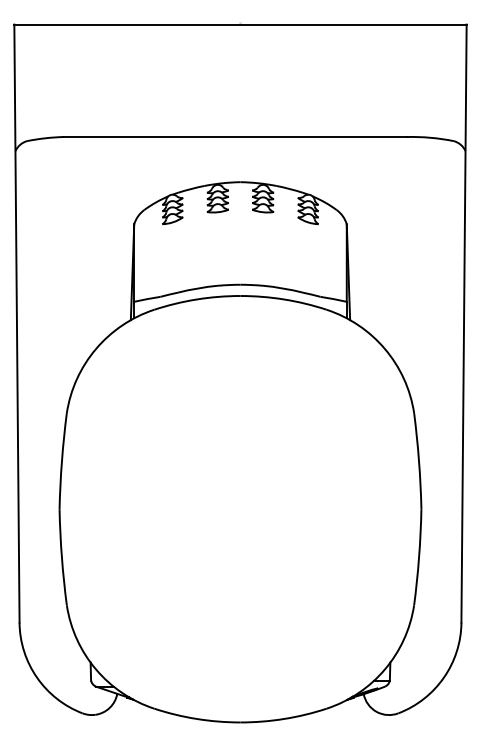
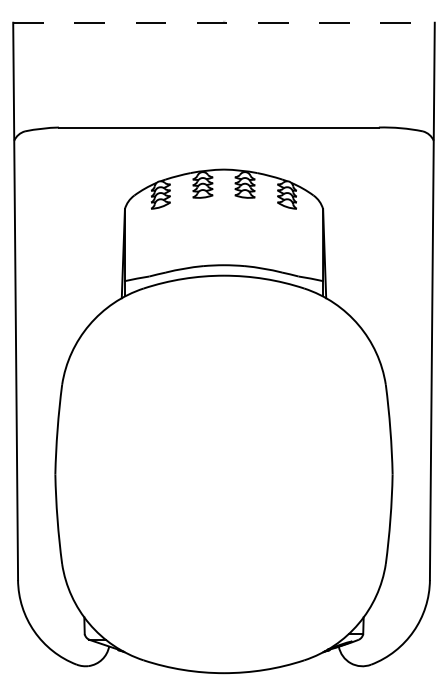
line: (241, 24) -> (224, 22), solid -> dashed

